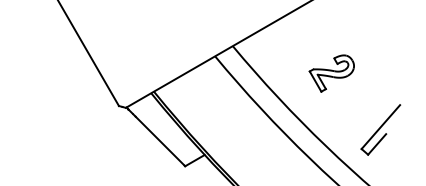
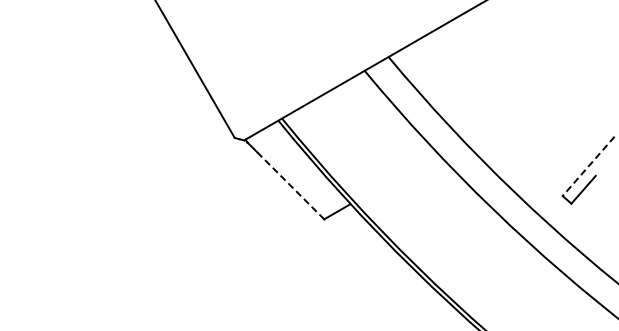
part: (331, 73) -> (522, 93), removed
line: (380, 127) -> (588, 166), solid -> dashed
line: (160, 141) -> (290, 185), solid -> dashed

